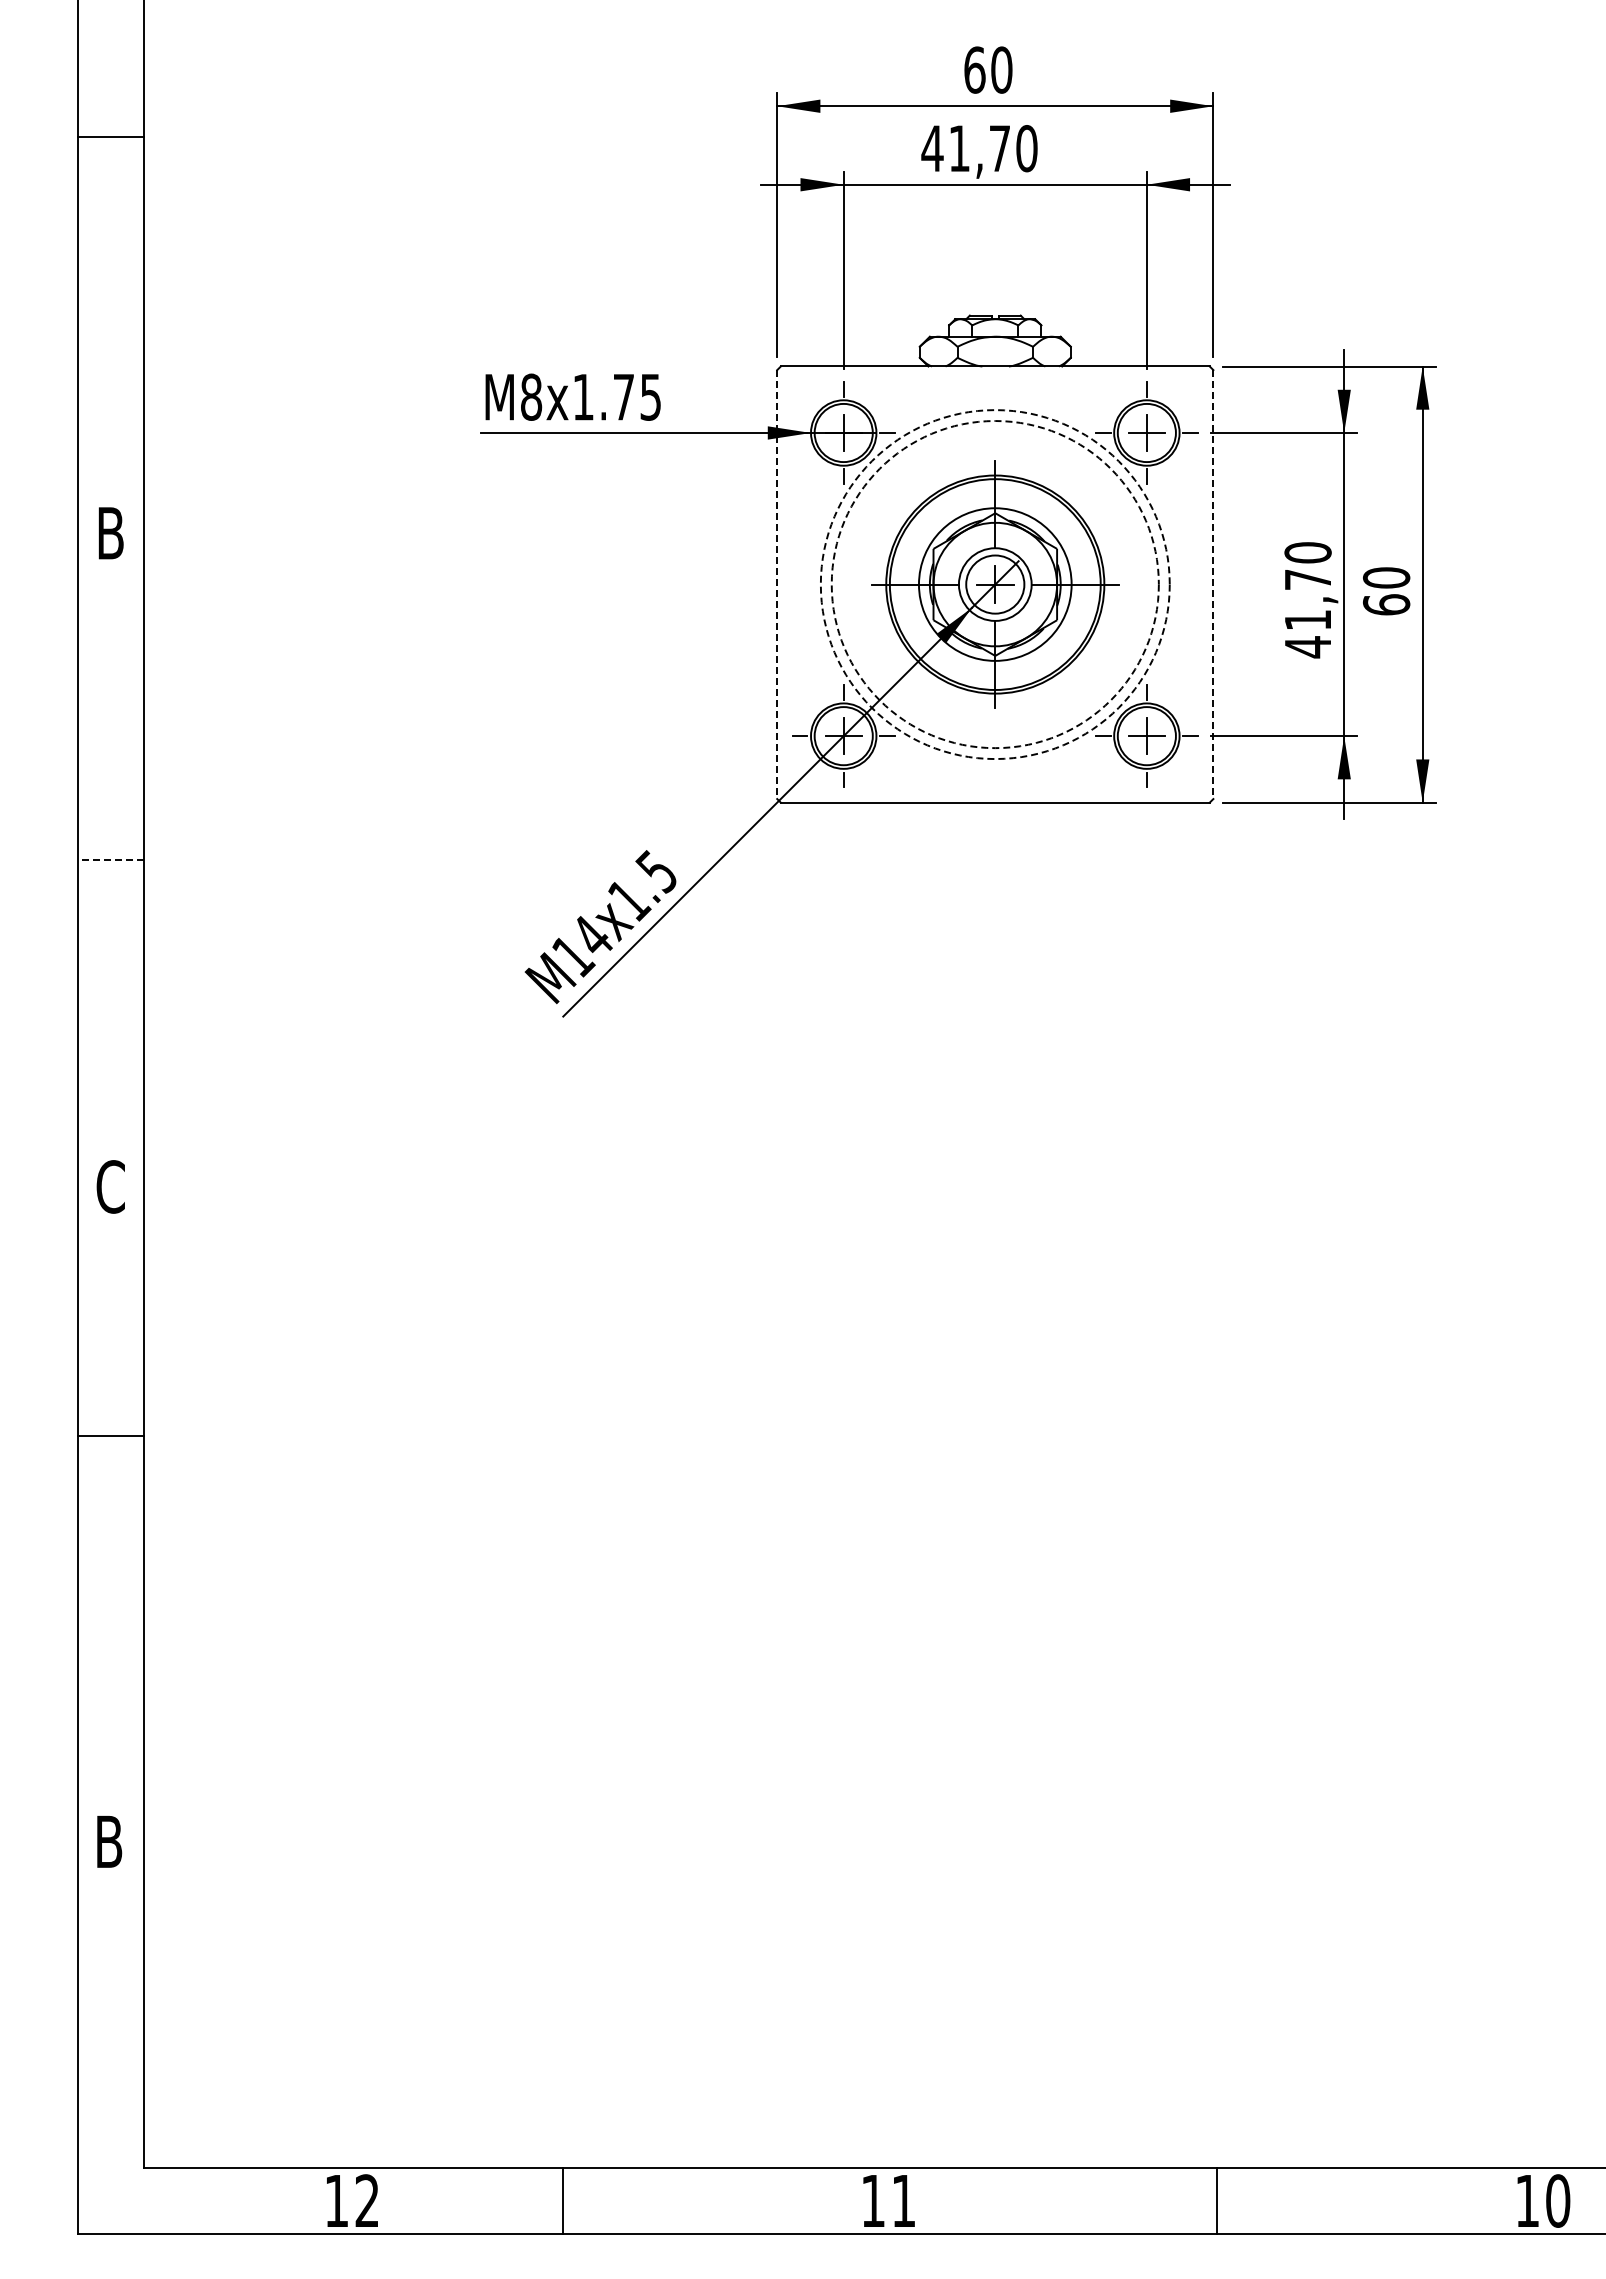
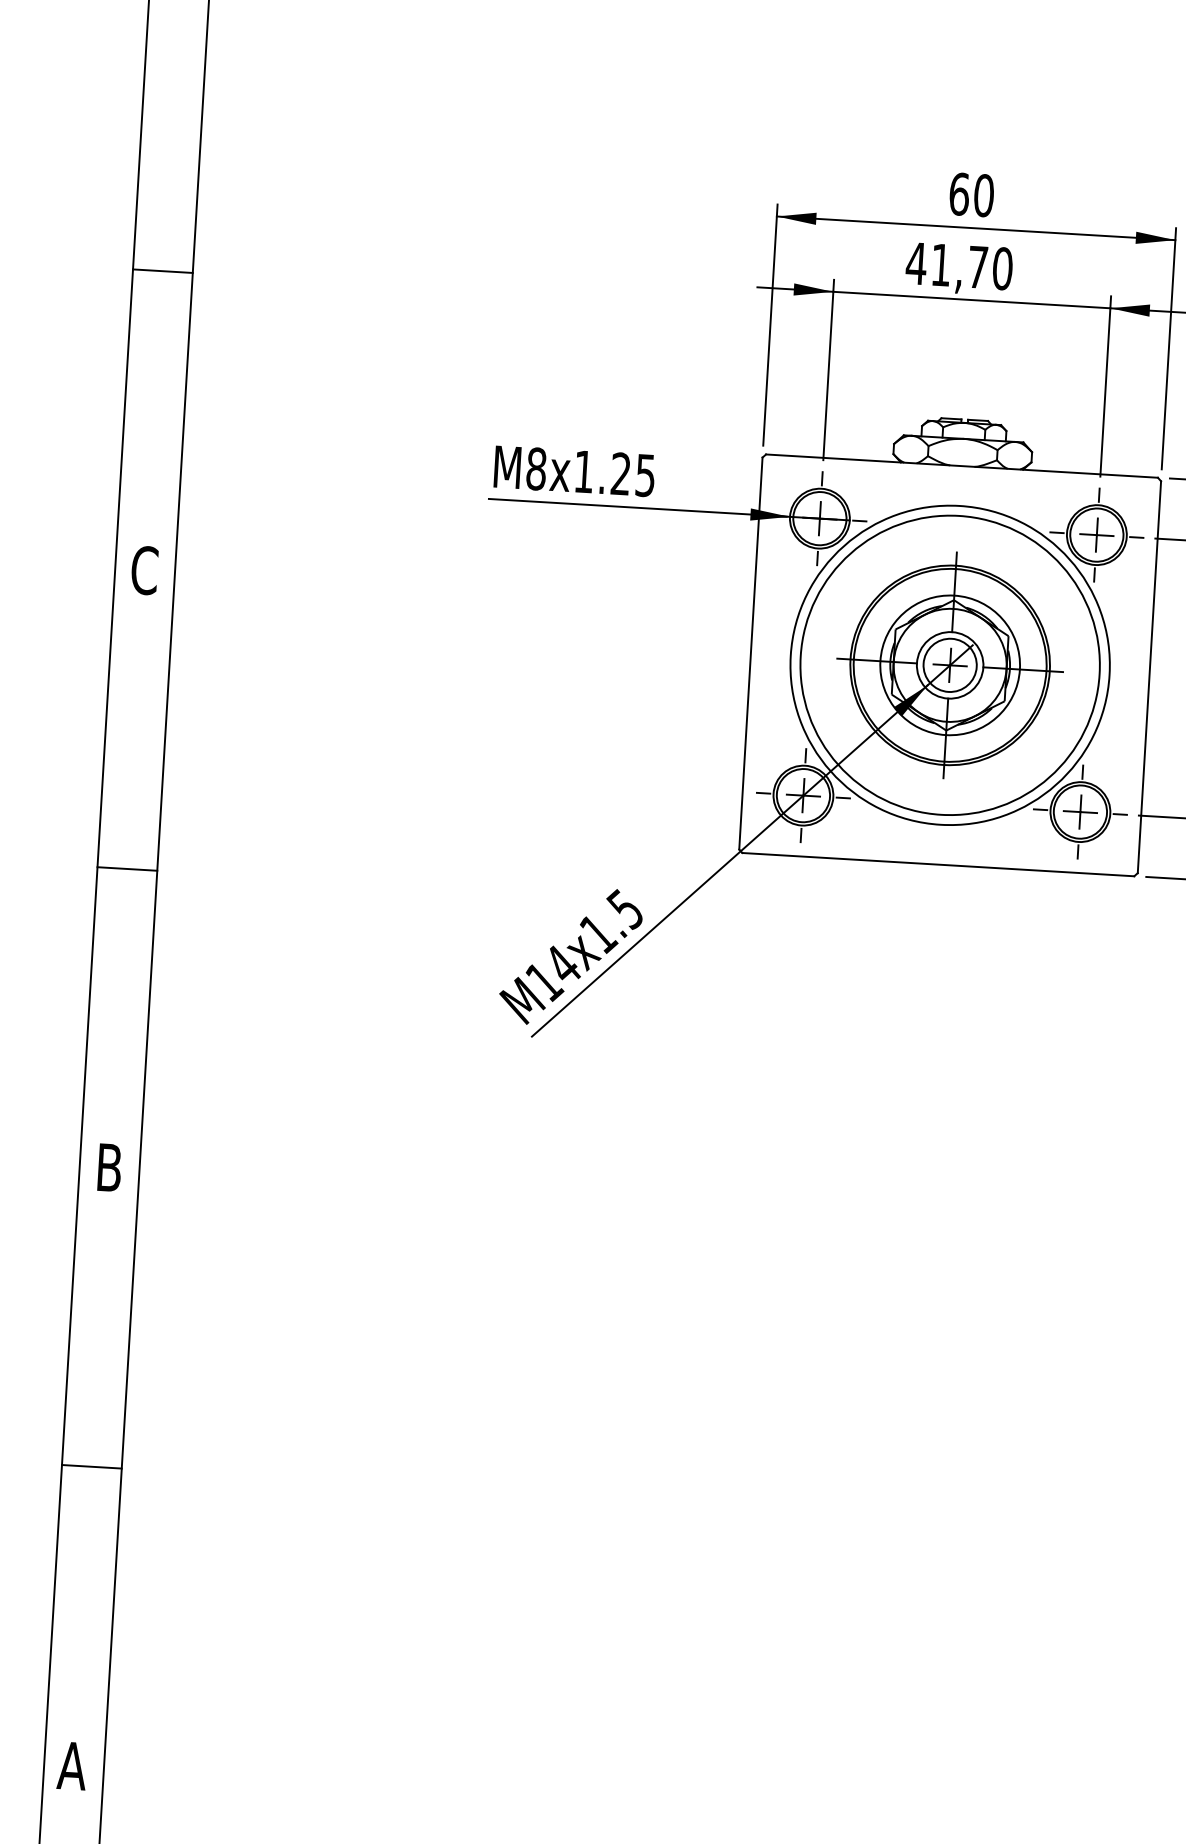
line: (110, 136) -> (162, 270), moved
text: (623, 396) -> (620, 473), M8x1.75 -> M8x1.25
text: (110, 533) -> (144, 570), B -> C
circle: (994, 584) -> (949, 665), dashed -> solid
circle: (994, 584) -> (949, 665), dashed -> solid
line: (777, 585) -> (751, 654), dashed -> solid
line: (1213, 585) -> (1149, 678), dashed -> solid
line: (111, 859) -> (127, 868), dashed -> solid
text: (110, 1186) -> (109, 1167), C -> B
line: (110, 1436) -> (91, 1467), moved
text: (108, 1841) -> (71, 1765), B -> A

